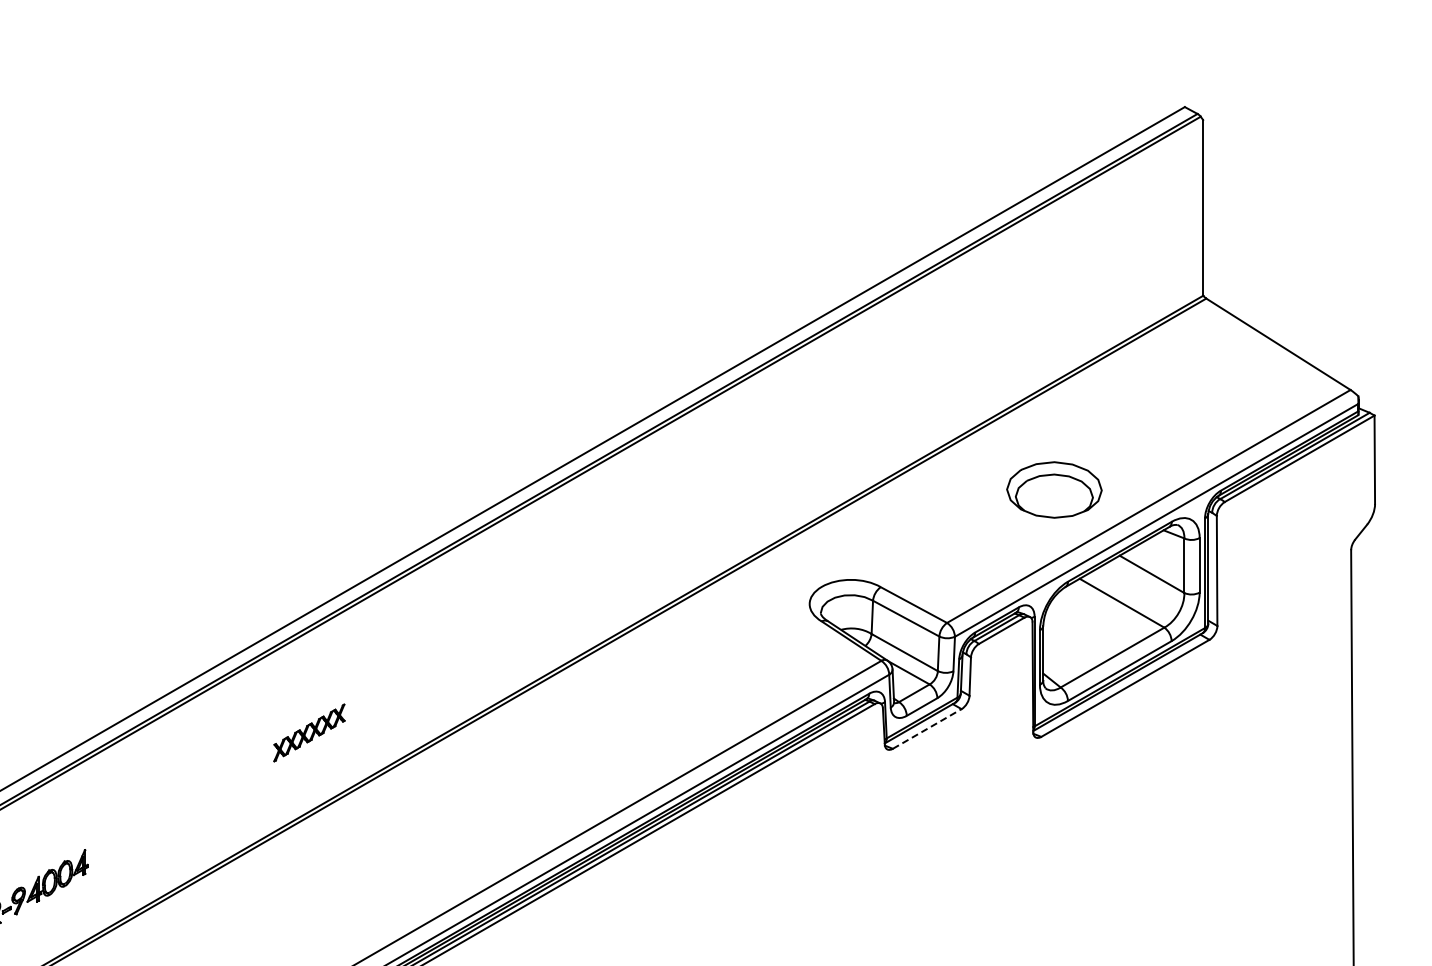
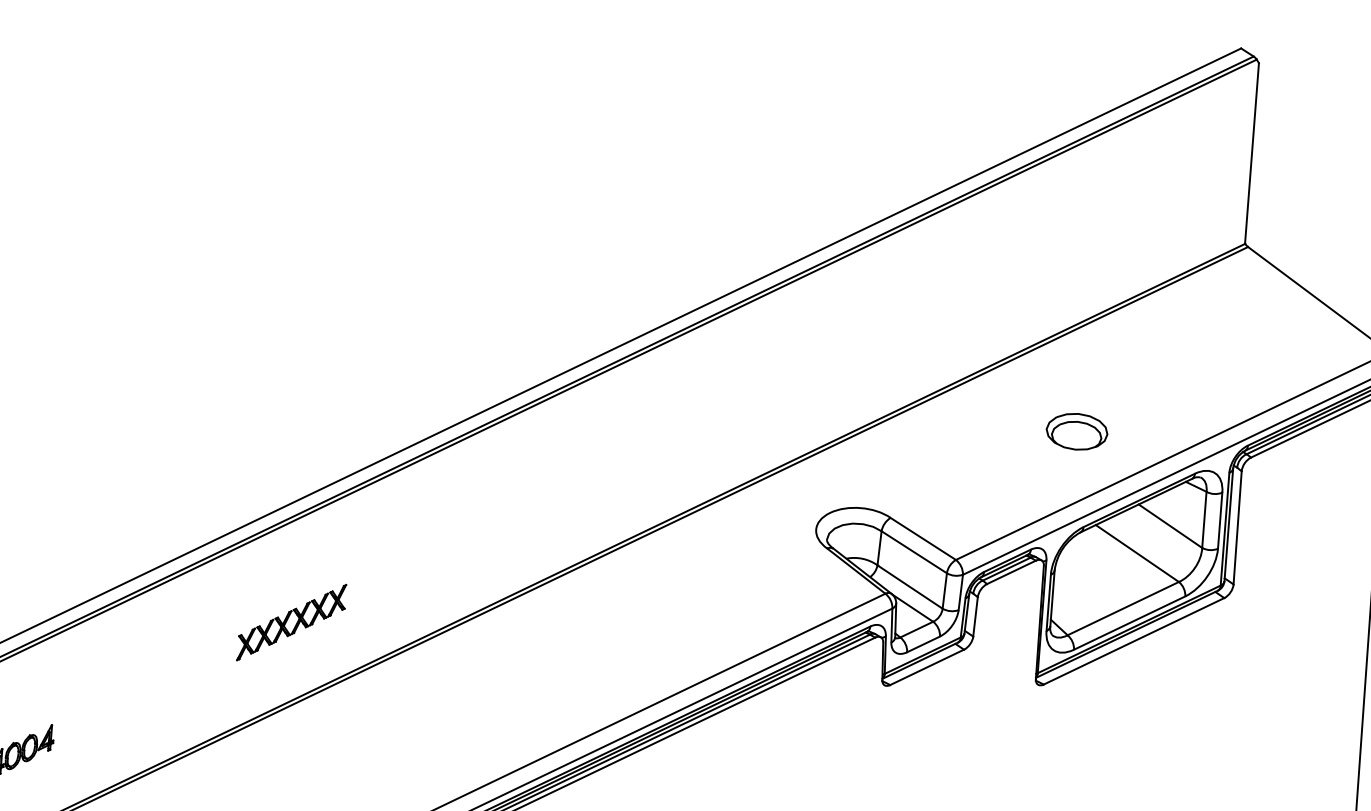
part: (1054, 489) -> (1076, 431), size x0.62
line: (927, 728) -> (927, 666), dashed -> solid
part: (309, 732) -> (291, 622), size x1.43

